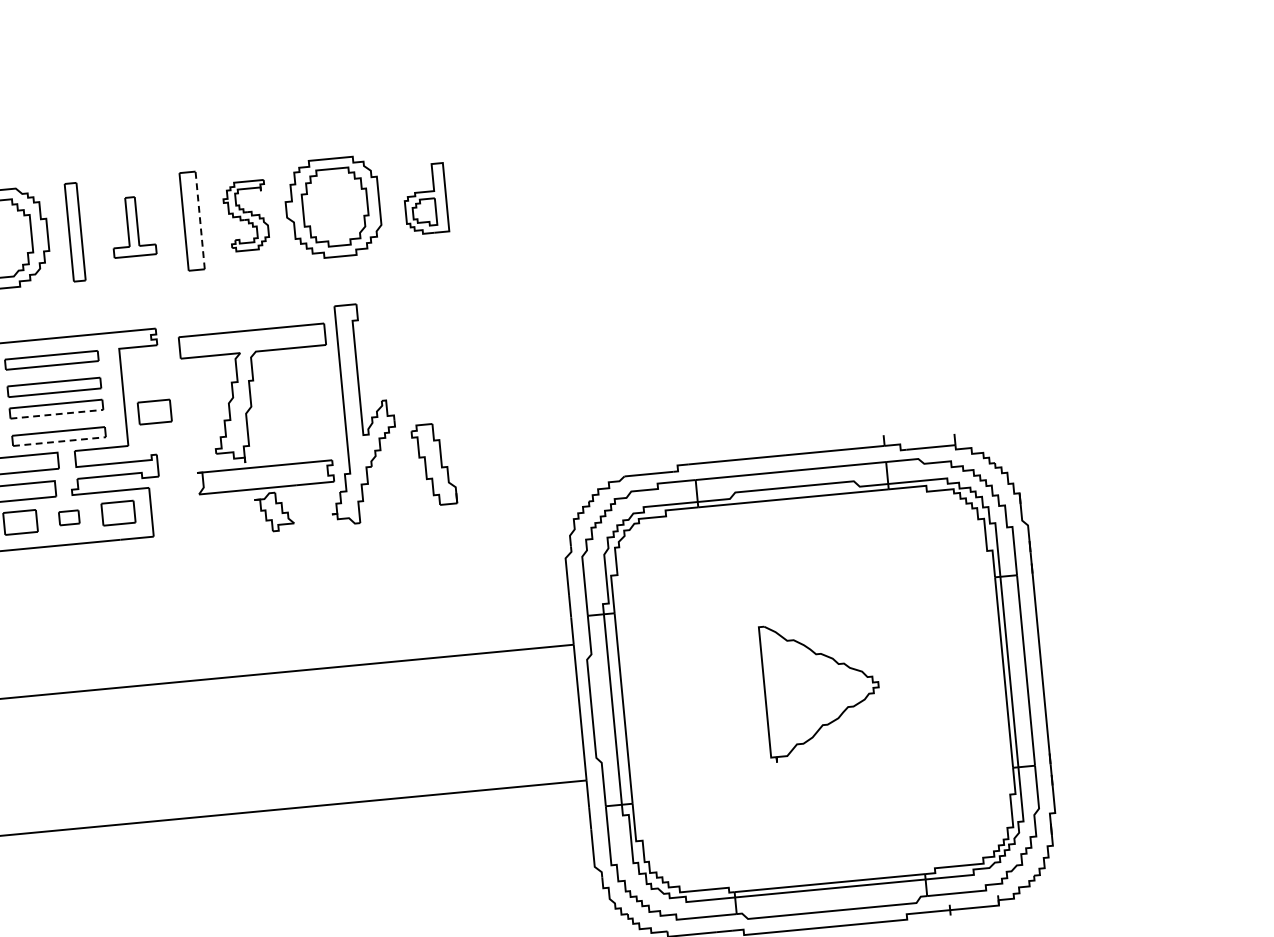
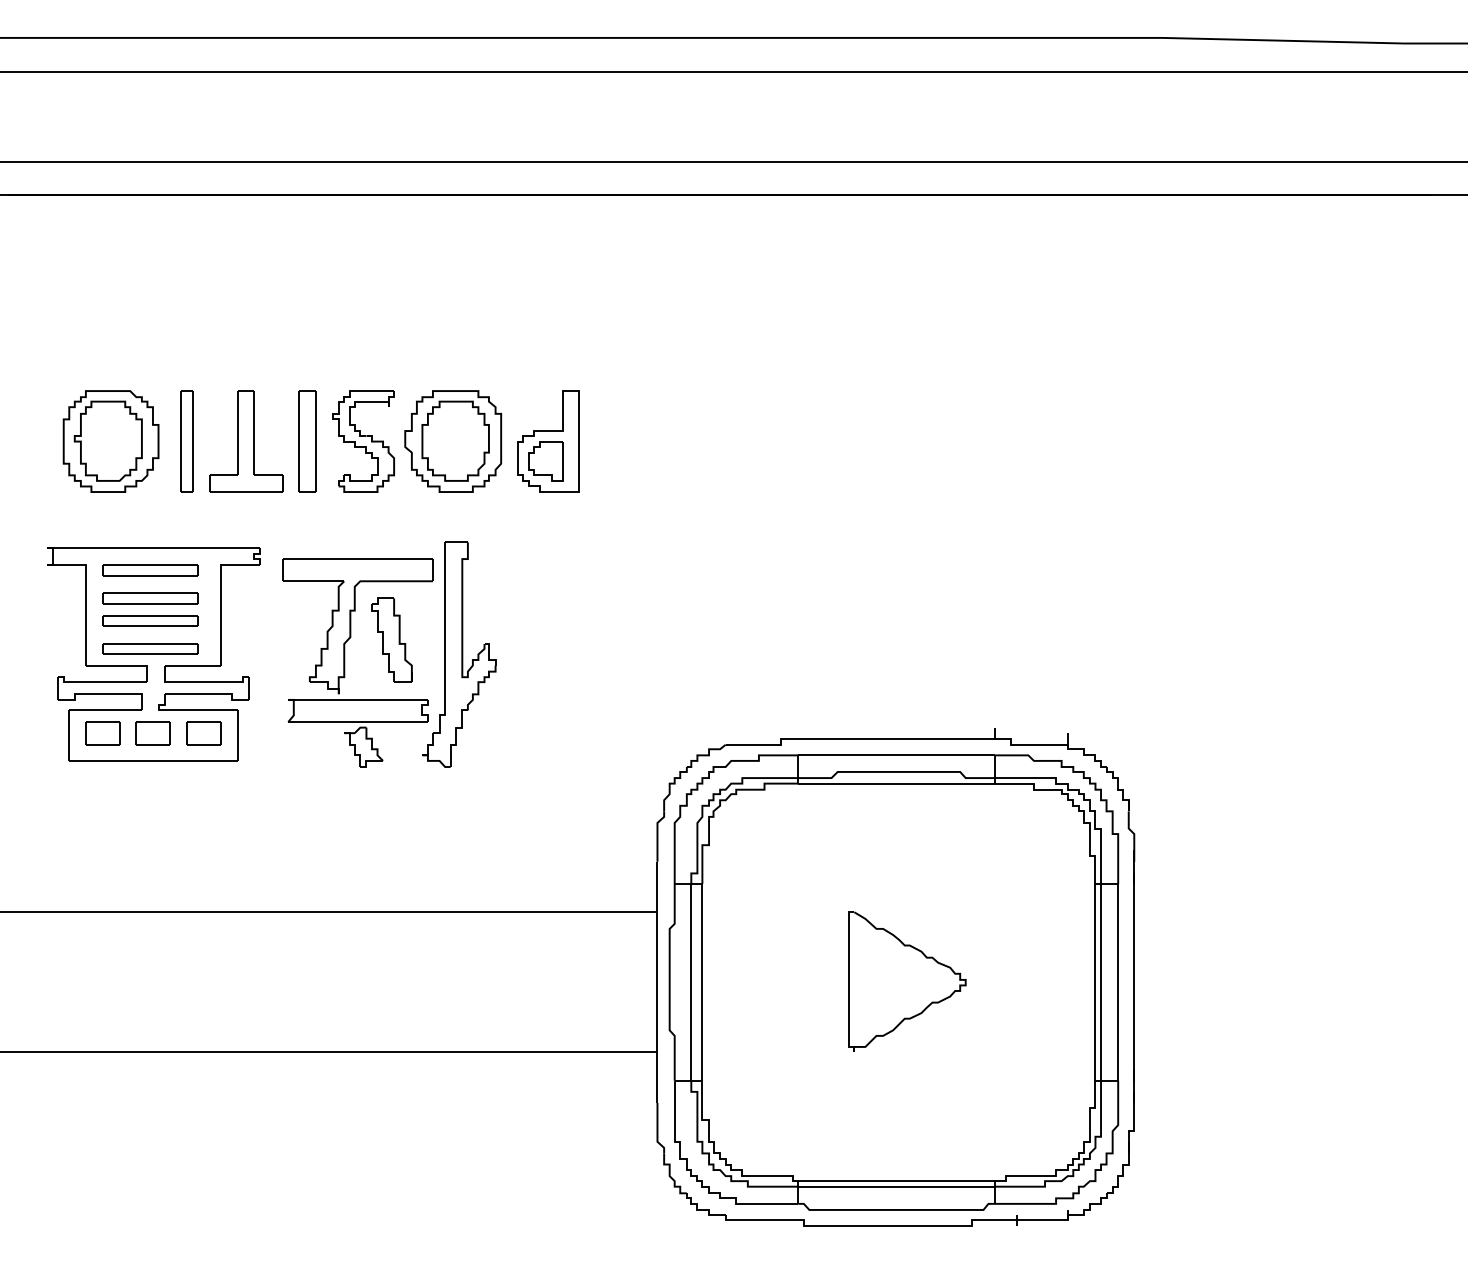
part: (425, 199) -> (548, 441), size x1.43
part: (246, 216) -> (363, 441), size x1.43
line: (199, 220) -> (315, 441), dashed -> solid
part: (132, 226) -> (246, 441), size x1.67
part: (154, 412) -> (250, 633), removed
line: (56, 414) -> (150, 626), dashed -> solid
line: (59, 441) -> (150, 654), dashed -> solid
part: (433, 463) -> (391, 639), moved
part: (68, 517) -> (152, 733), size x1.67

